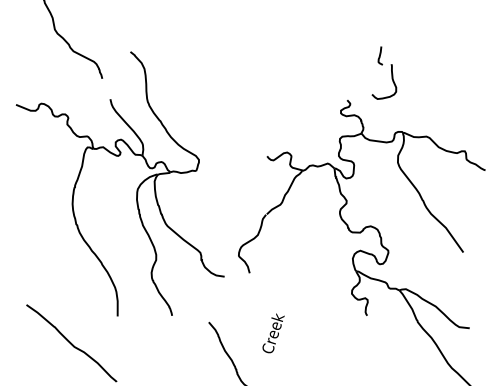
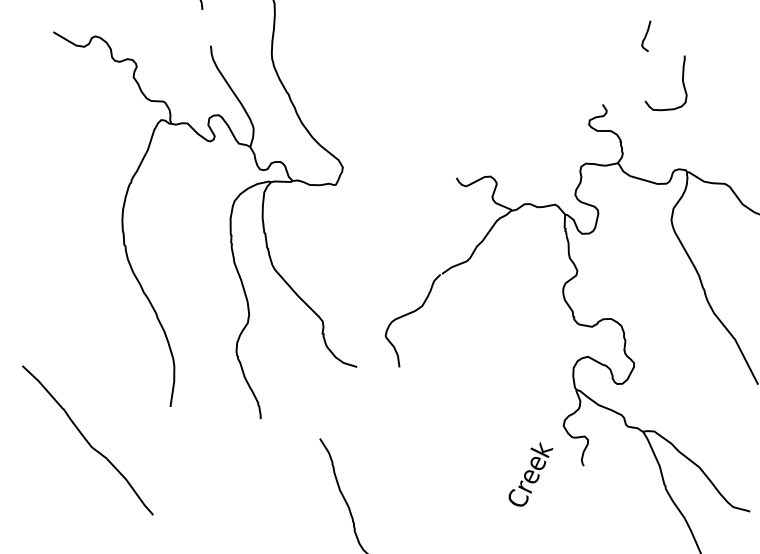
curve: (379, 55) -> (645, 35), moved
text: (273, 333) -> (530, 474), moved

